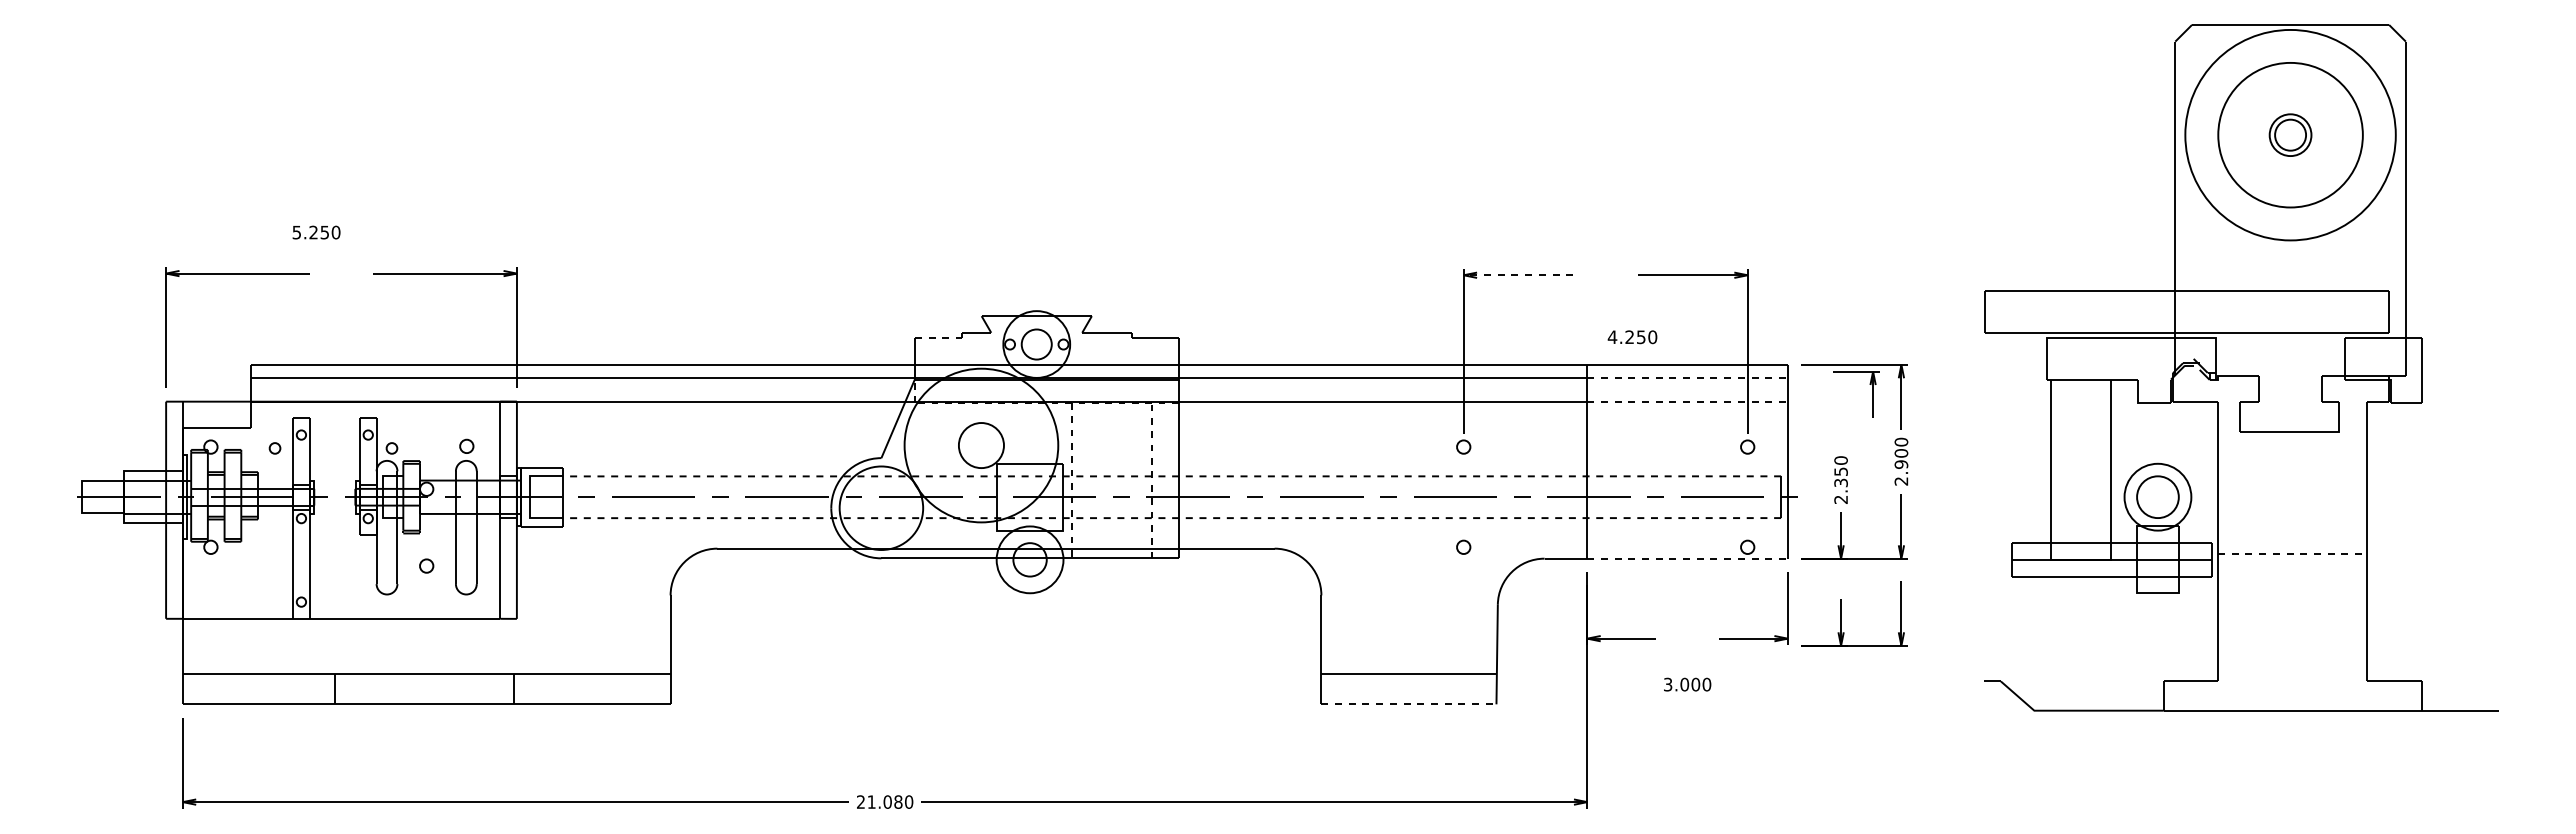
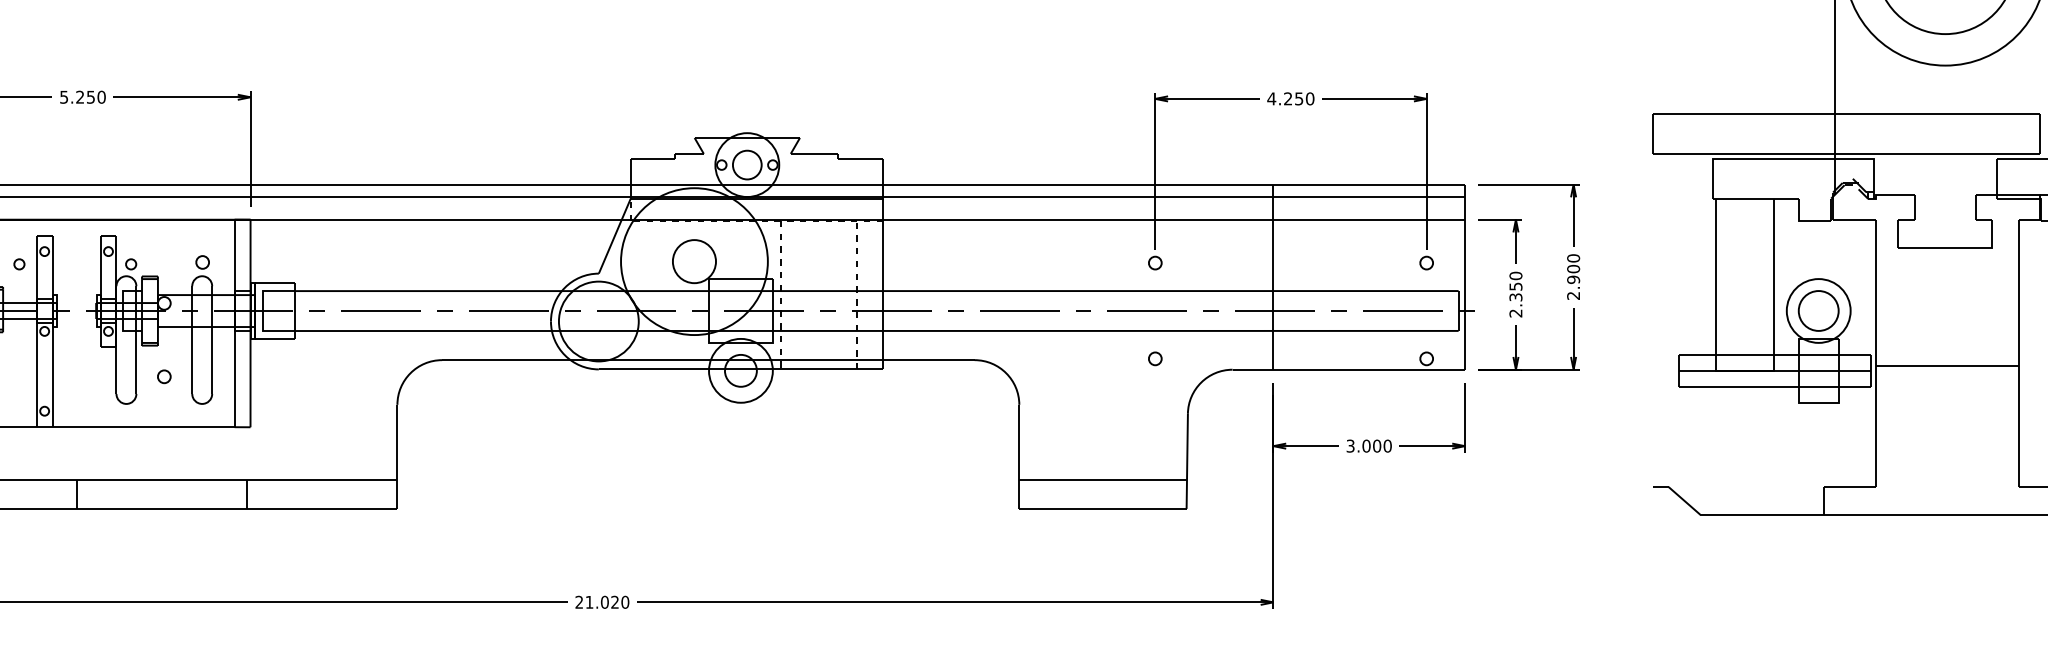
text: (316, 232) -> (82, 97), moved
line: (1518, 275) -> (1207, 99), dashed -> solid
line: (938, 337) -> (653, 158), dashed -> solid
text: (1632, 337) -> (1290, 99), moved
line: (1688, 378) -> (1370, 197), dashed -> solid
part: (1872, 394) -> (1515, 241), moved
line: (1688, 401) -> (1370, 219), dashed -> solid
line: (1171, 476) -> (876, 291), dashed -> solid
line: (1171, 518) -> (876, 331), dashed -> solid
line: (2292, 554) -> (1947, 365), dashed -> solid
line: (1688, 558) -> (1370, 369), dashed -> solid
part: (1841, 613) -> (1516, 422), removed
text: (1687, 684) -> (1369, 446), moved
line: (1408, 704) -> (1102, 509), dashed -> solid
text: (898, 801) -> (615, 601), 21.080 -> 21.020

